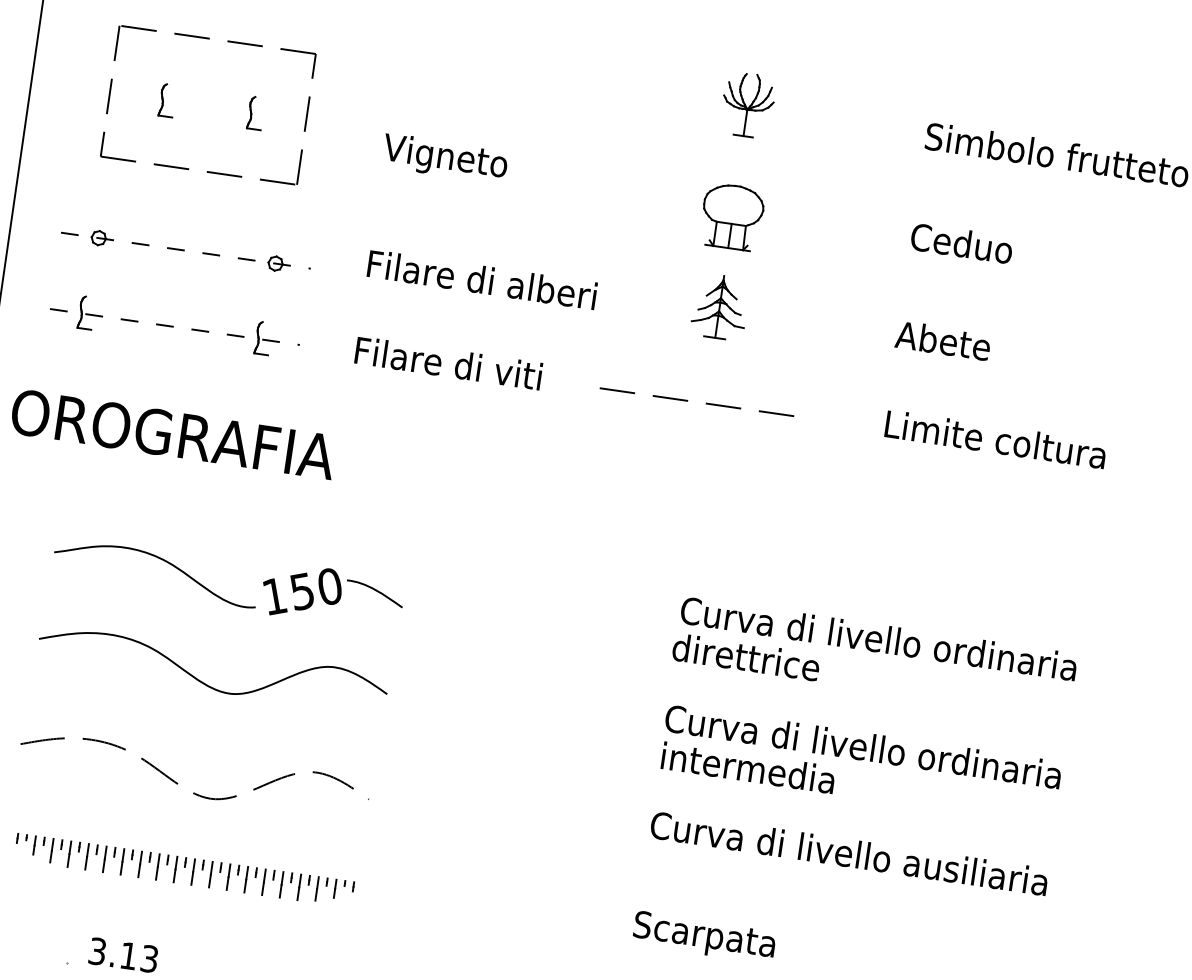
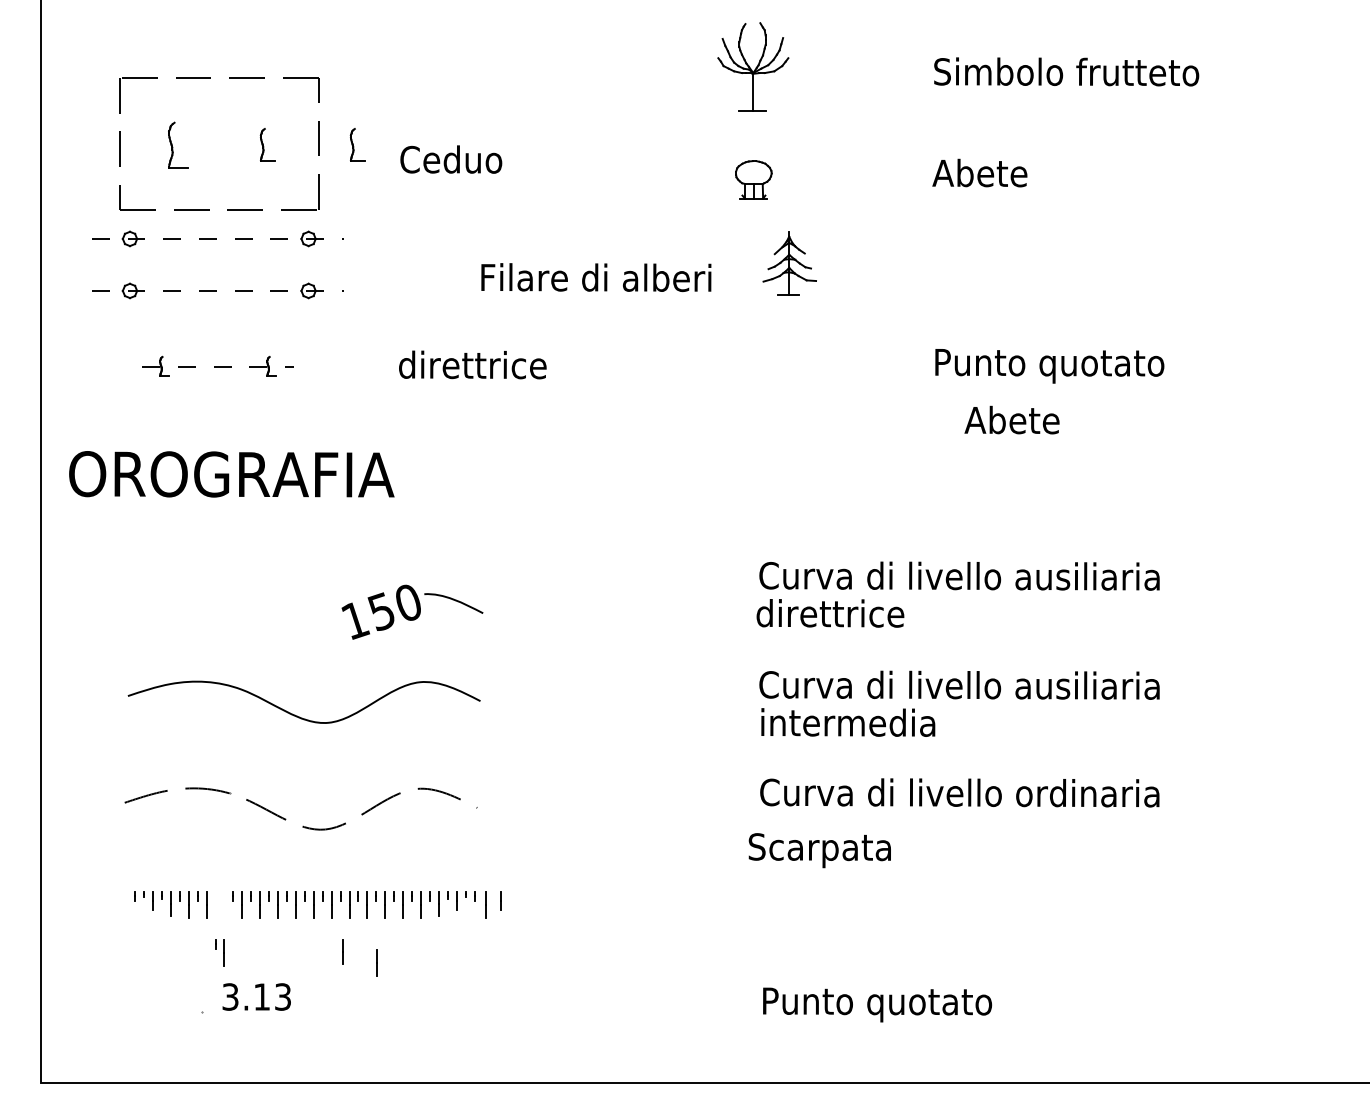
part: (166, 99) -> (177, 144), size x1.4
part: (748, 104) -> (753, 66), size x1.4
part: (344, 125) -> (357, 144), added
text: (445, 158) -> (461, 162), Vigneto -> Ceduo
part: (192, 198) -> (217, 238), added
part: (732, 216) -> (753, 179), size x0.6
text: (960, 242) -> (983, 172), Ceduo -> Abete
text: (482, 279) -> (596, 277), moved
part: (720, 306) -> (789, 263), moved
part: (174, 325) -> (217, 366), size x0.6
text: (942, 340) -> (1011, 419), moved
text: (448, 362) -> (493, 364), Filare di viti -> direttrice
line: (706, 403) -> (754, 367), removed
text: (1000, 443) -> (1051, 365), Limite coltura -> Punto quotato
curve: (161, 559) -> (237, 600), removed
text: (1006, 657) -> (1087, 576), Curva di livello ordinaria -> Curva di livello ausiliaria
text: (990, 765) -> (1087, 685), Curva di livello ordinaria -> Curva di livello ausiliaria
part: (99, 858) -> (219, 952), moved
text: (976, 872) -> (1088, 793), Curva di livello ausiliaria -> Curva di livello ordinaria
line: (378, 894) -> (500, 900), added
line: (363, 896) -> (485, 904), added
line: (214, 922) -> (342, 951), added
text: (703, 937) -> (819, 850), moved
line: (247, 938) -> (376, 962), added

